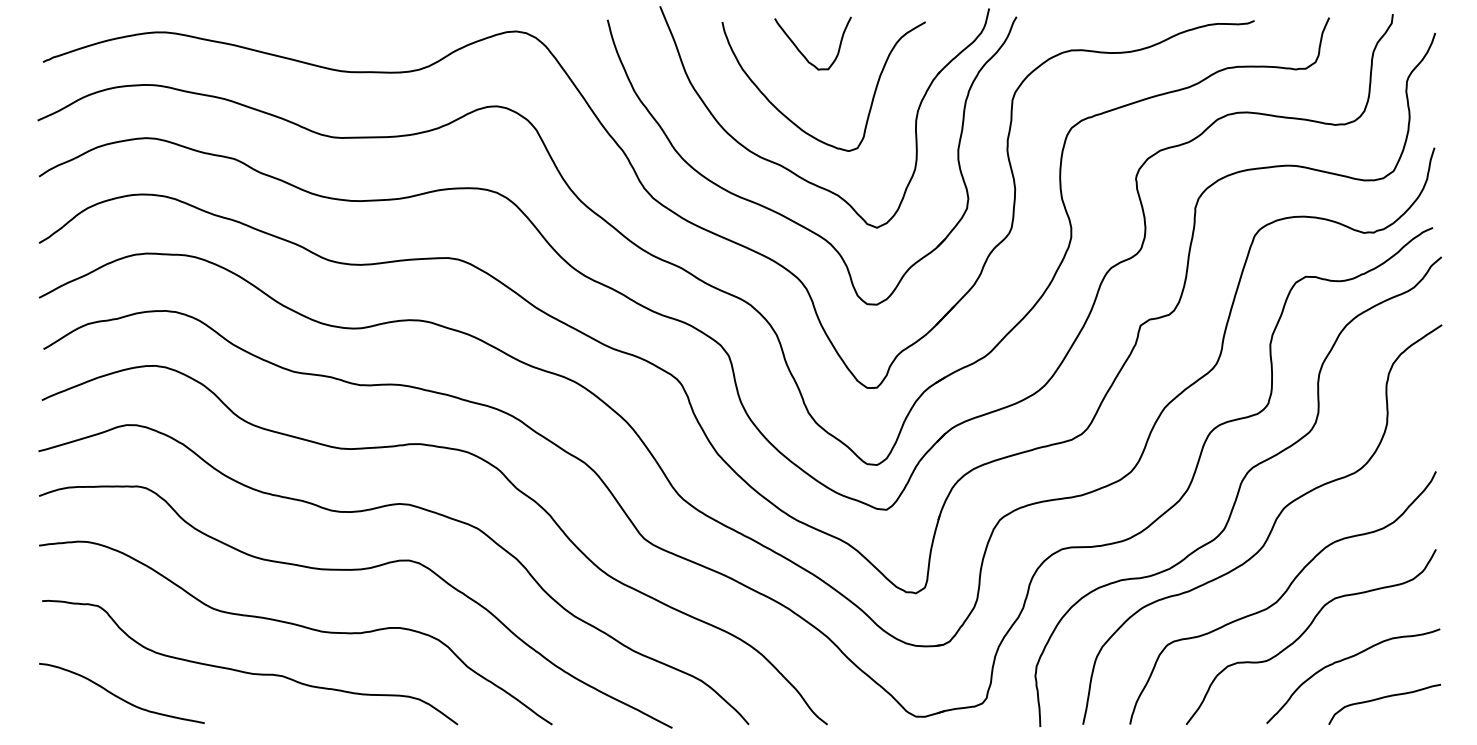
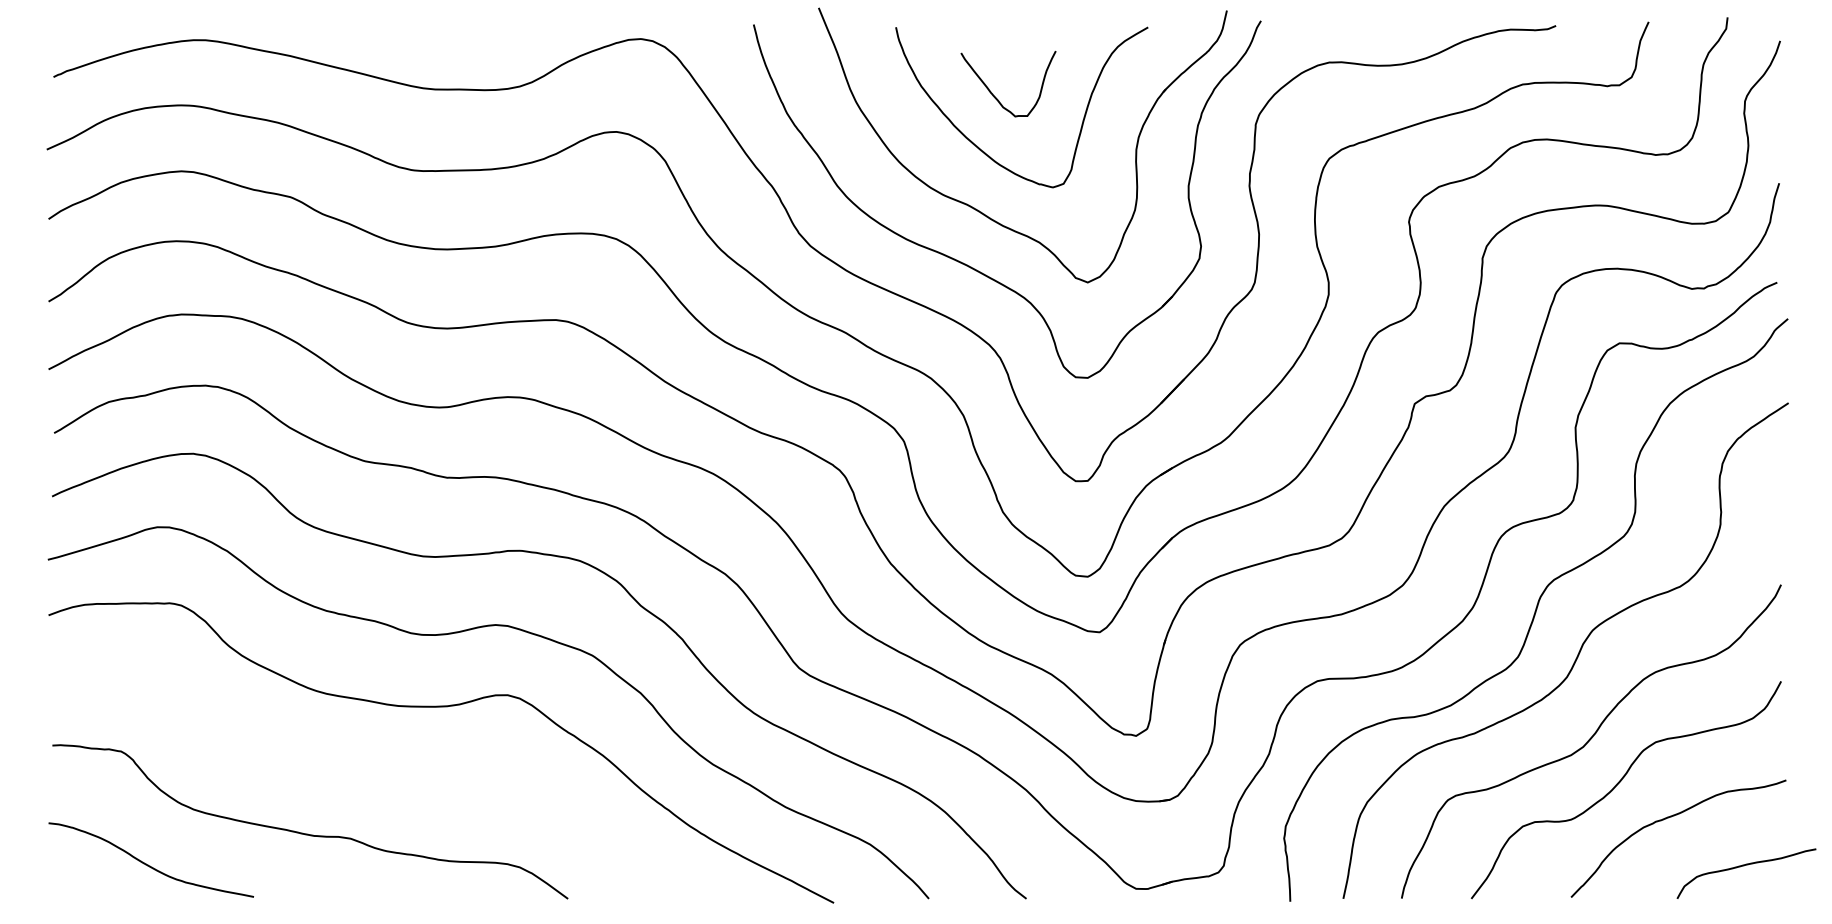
curve: (802, 53) -> (995, 96), moved
curve: (297, 626) -> (368, 776), removed
curve: (1383, 698) -> (1744, 866), moved

